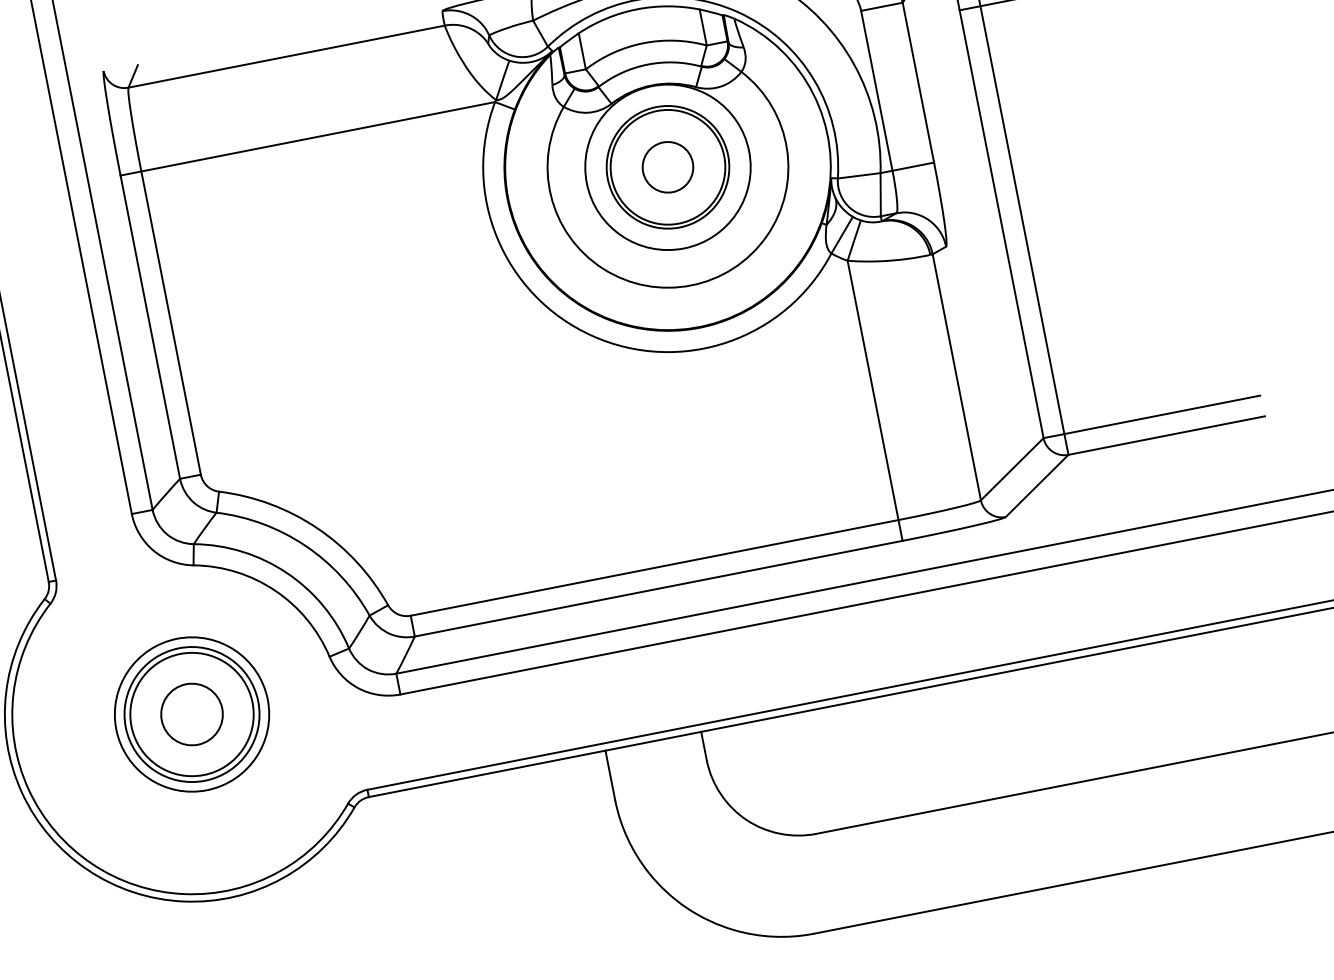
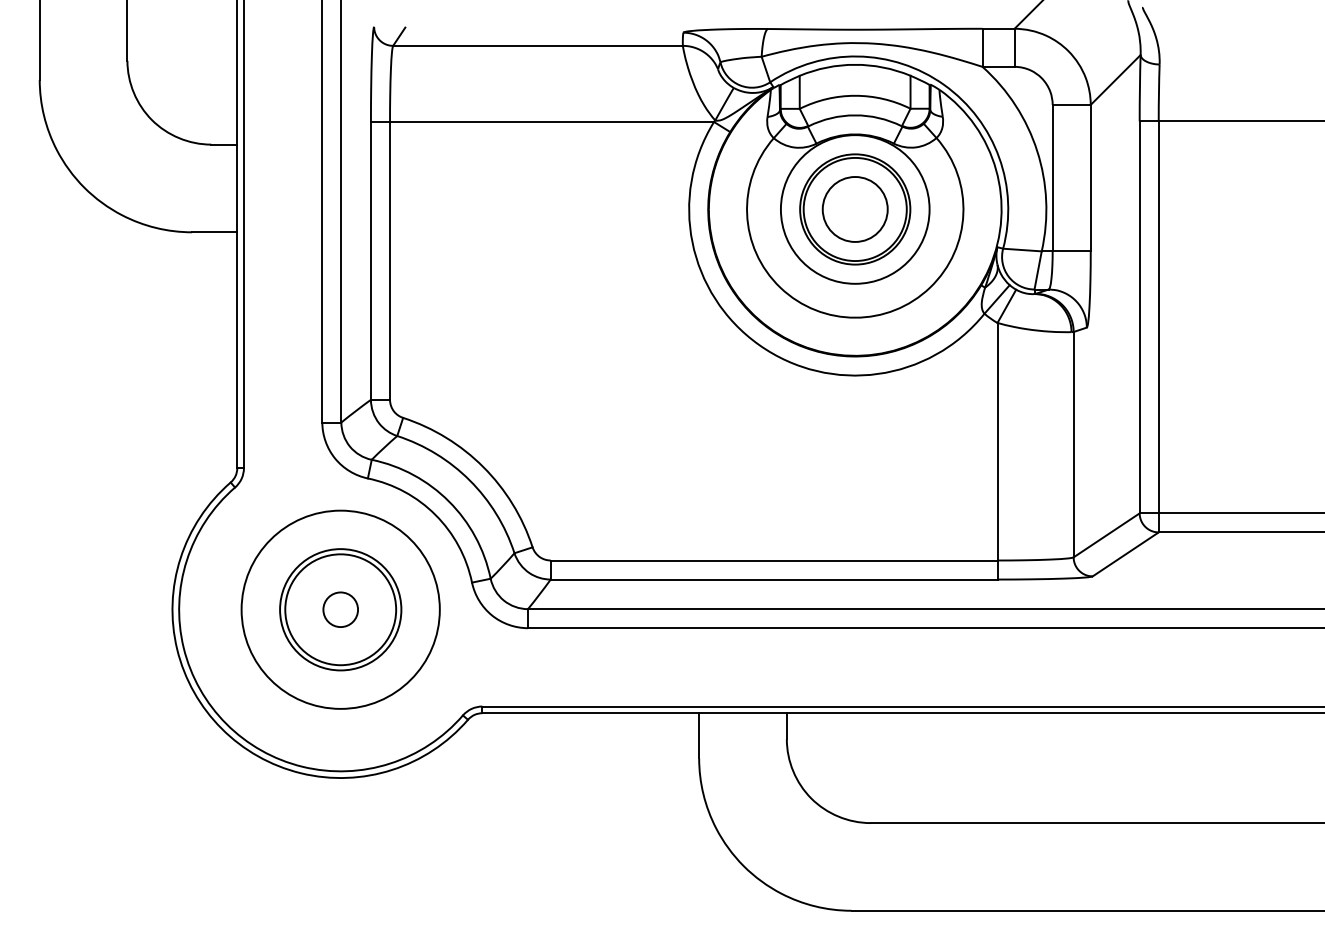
circle: (667, 167) -> (854, 209), size x1.43
circle: (191, 714) -> (340, 609), size x0.62
circle: (191, 714) -> (340, 609), size x1.43

